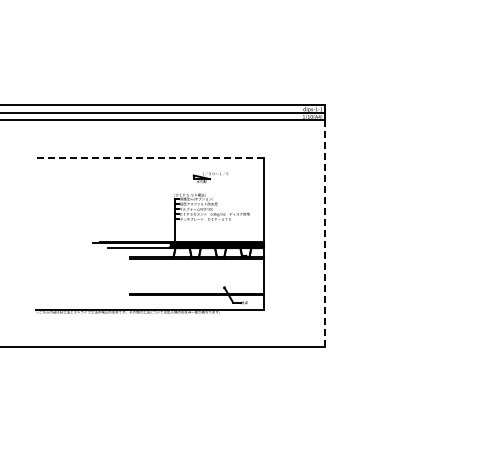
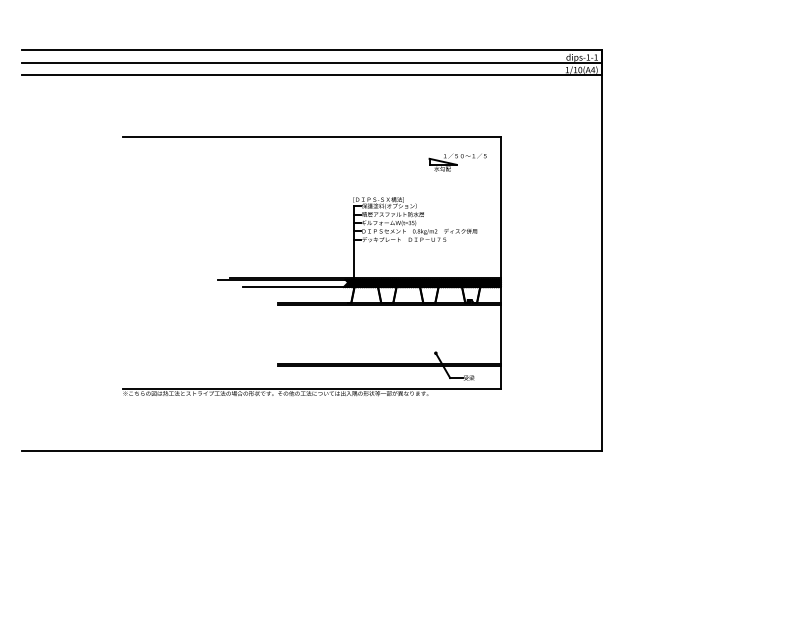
line: (149, 157) -> (311, 137), dashed -> solid
part: (210, 177) -> (457, 162), moved
line: (324, 225) -> (601, 249), dashed -> solid

